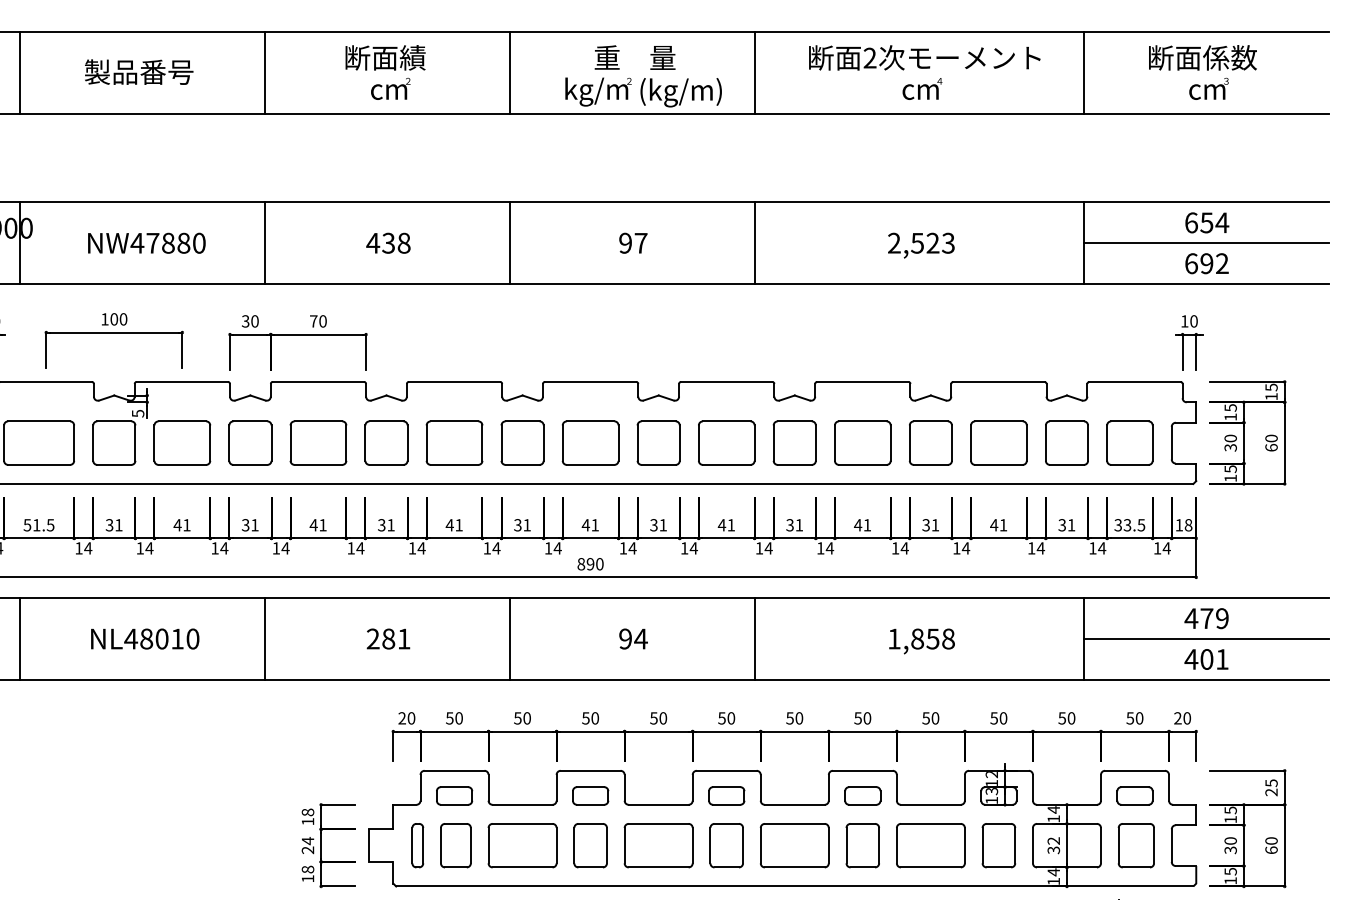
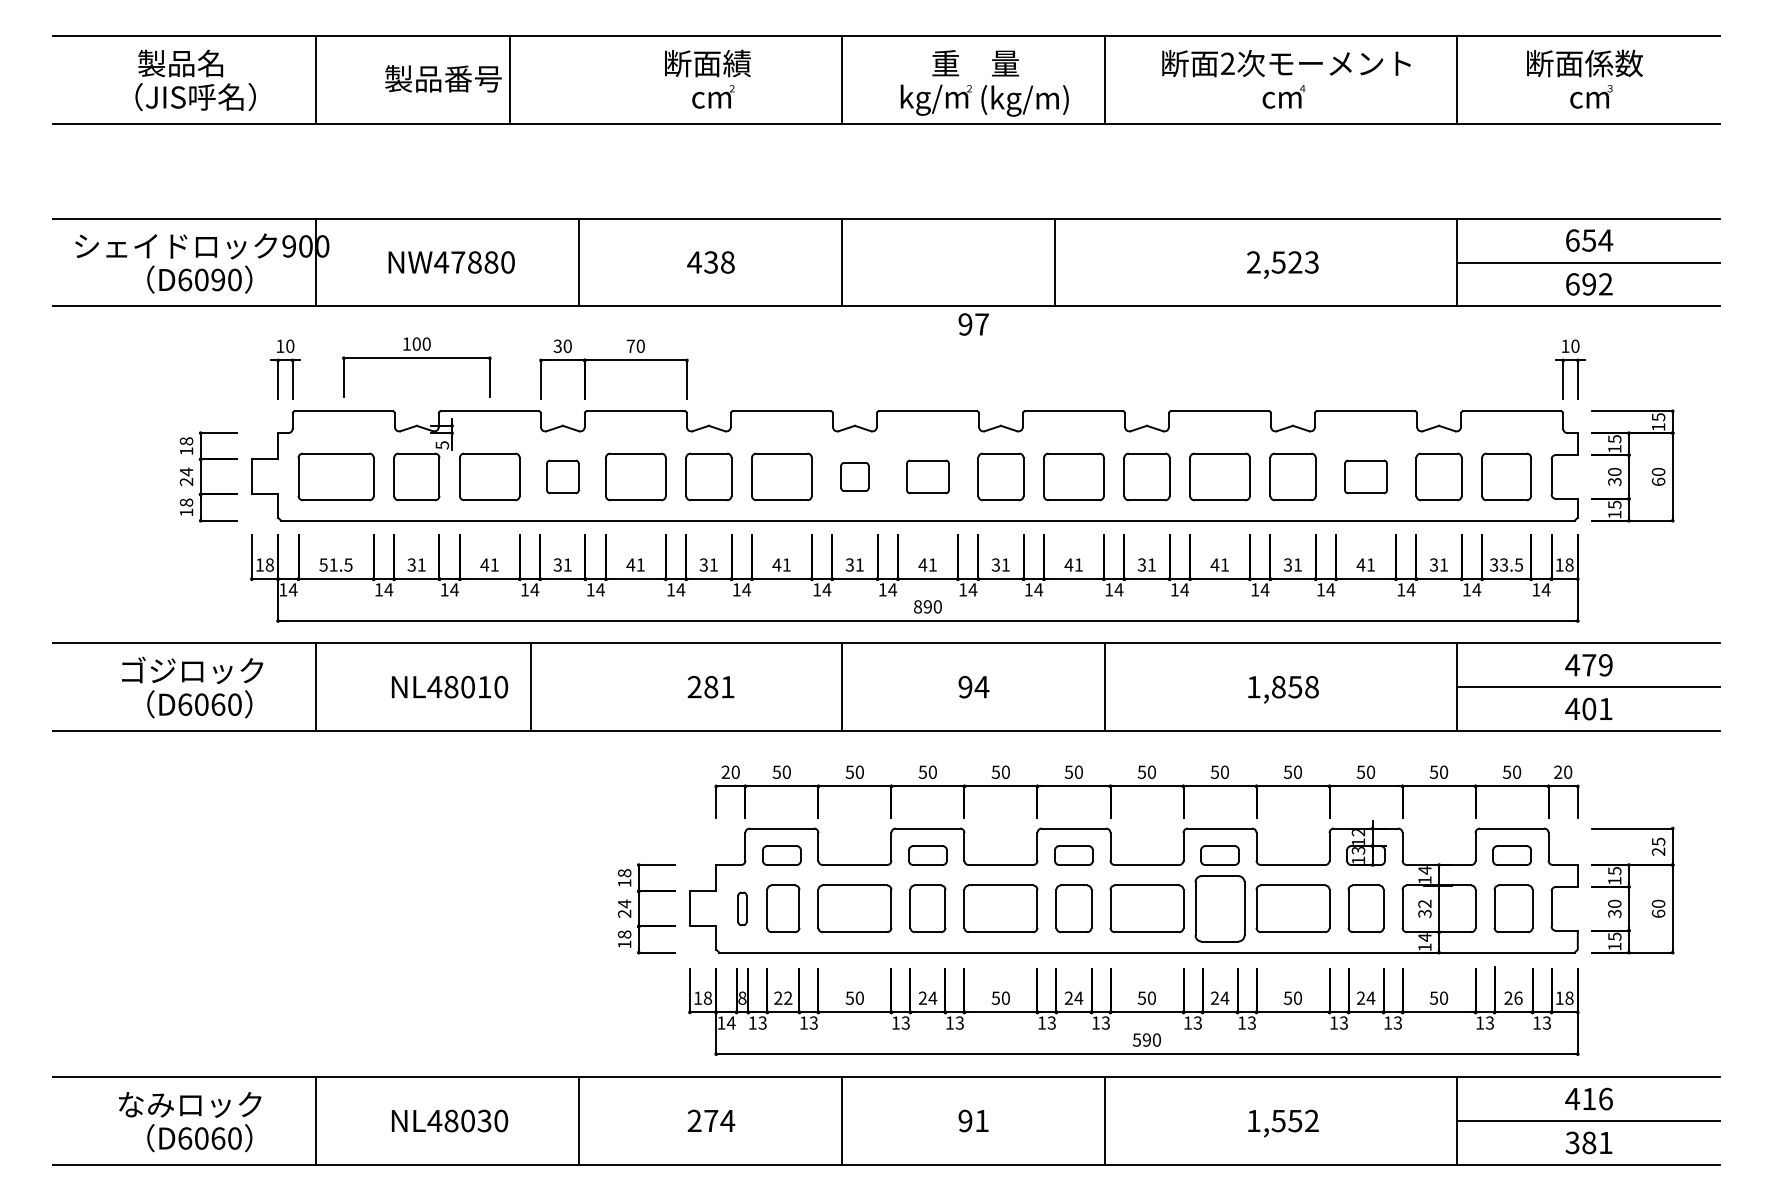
line: (264, 72) -> (509, 79), moved
text: (633, 243) -> (973, 324), moved
line: (755, 243) -> (1054, 262), moved
part: (250, 442) -> (562, 476), size x0.7
part: (522, 442) -> (854, 476), size x0.6
part: (590, 442) -> (927, 476), size x0.7
part: (998, 442) -> (1365, 476), size x0.7
line: (264, 639) -> (530, 687), moved
part: (417, 845) -> (742, 908), size x0.7
part: (862, 845) -> (1219, 908), size x1.4

